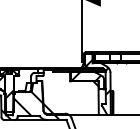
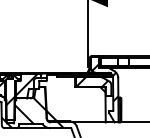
hatch: (24, 78) -> (26, 83), added

